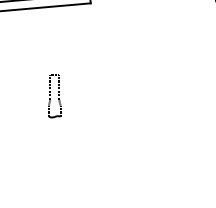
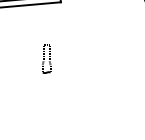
part: (54, 95) -> (46, 58), moved

